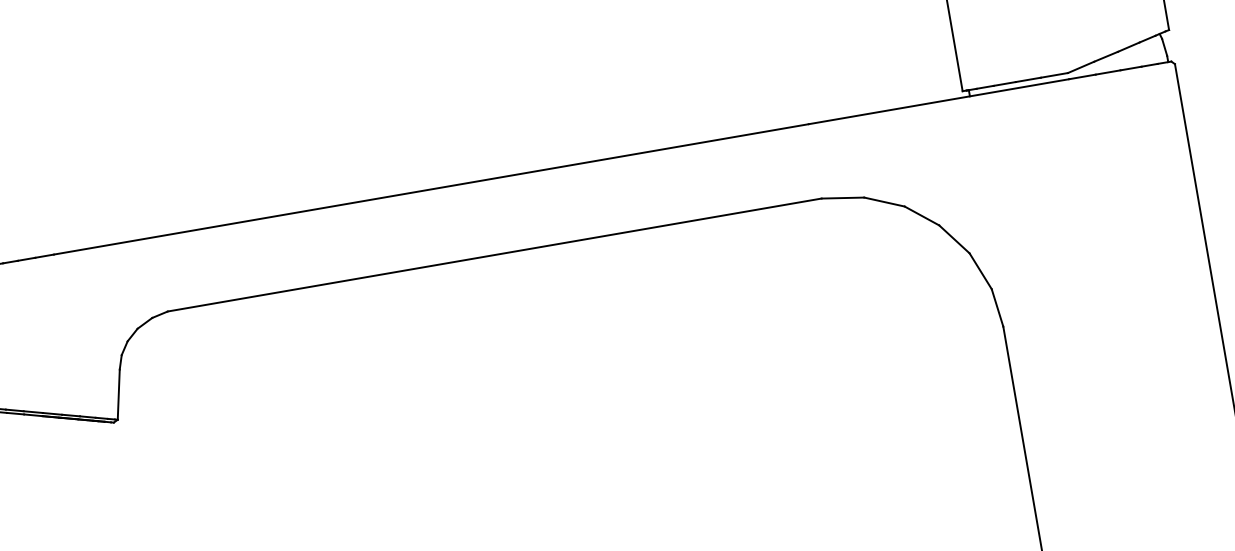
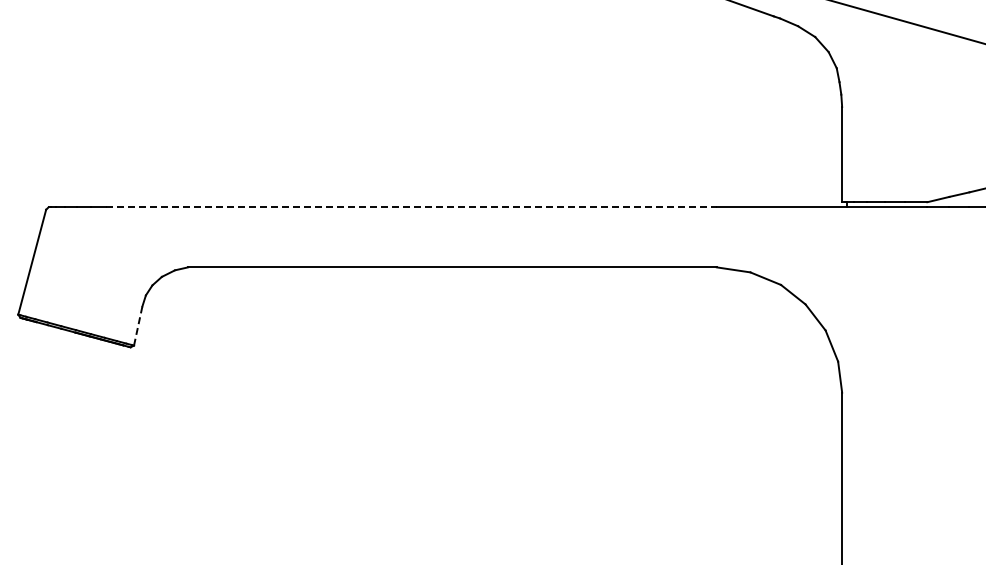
line: (432, 189) -> (412, 207), solid -> dashed
line: (118, 393) -> (138, 325), solid -> dashed

